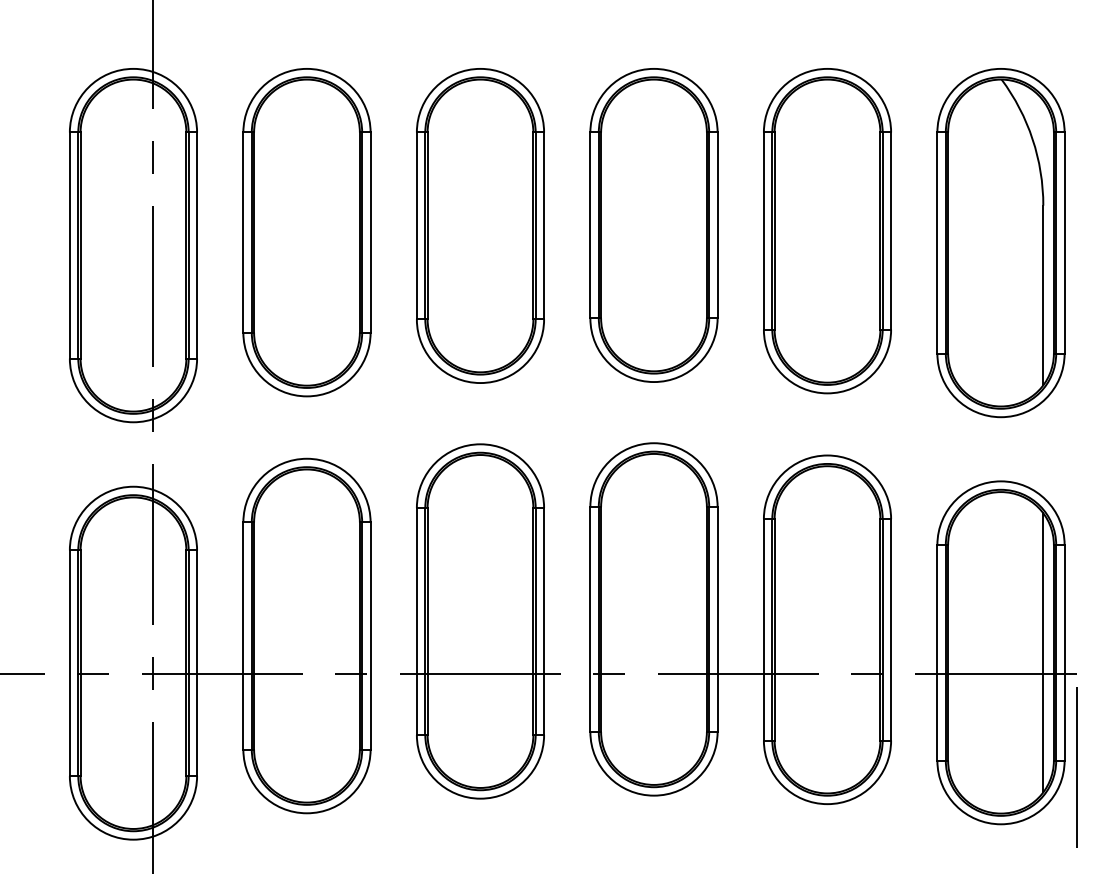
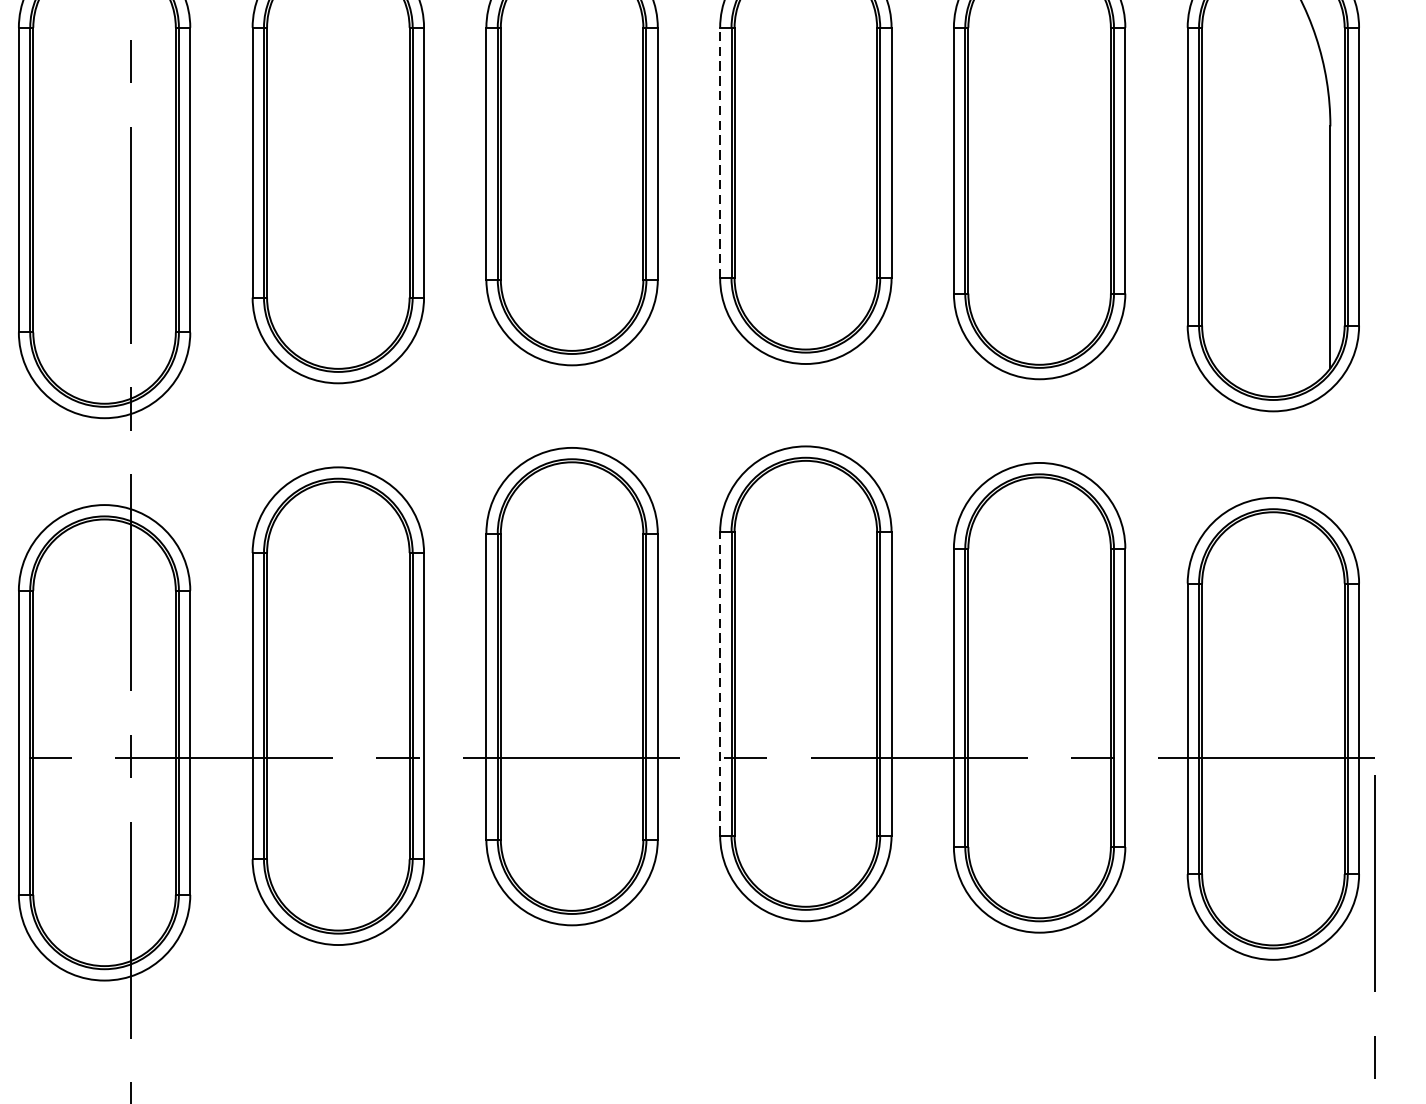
line: (590, 225) -> (720, 153), solid -> dashed
line: (590, 619) -> (720, 683), solid -> dashed
line: (1043, 652) -> (1330, 728), removed

